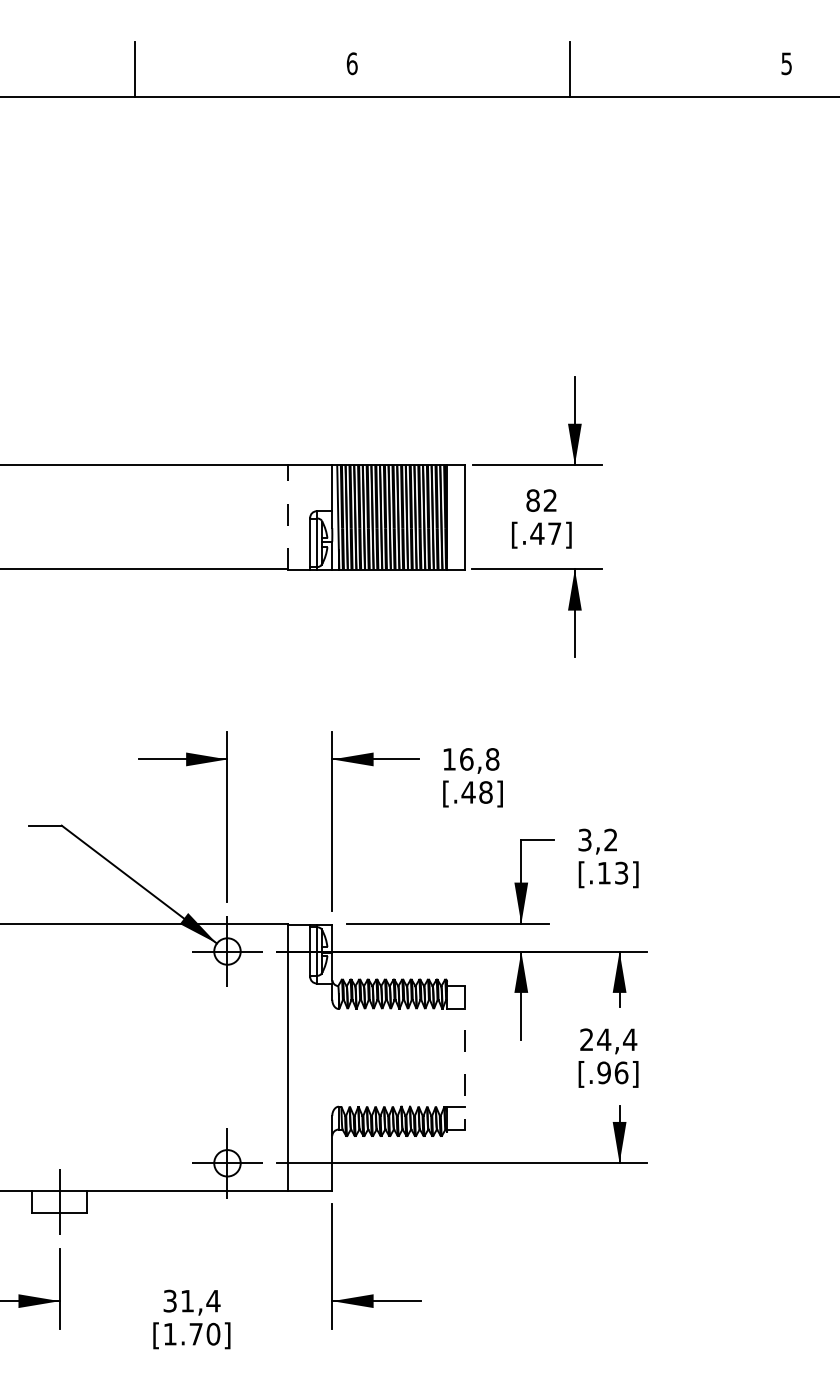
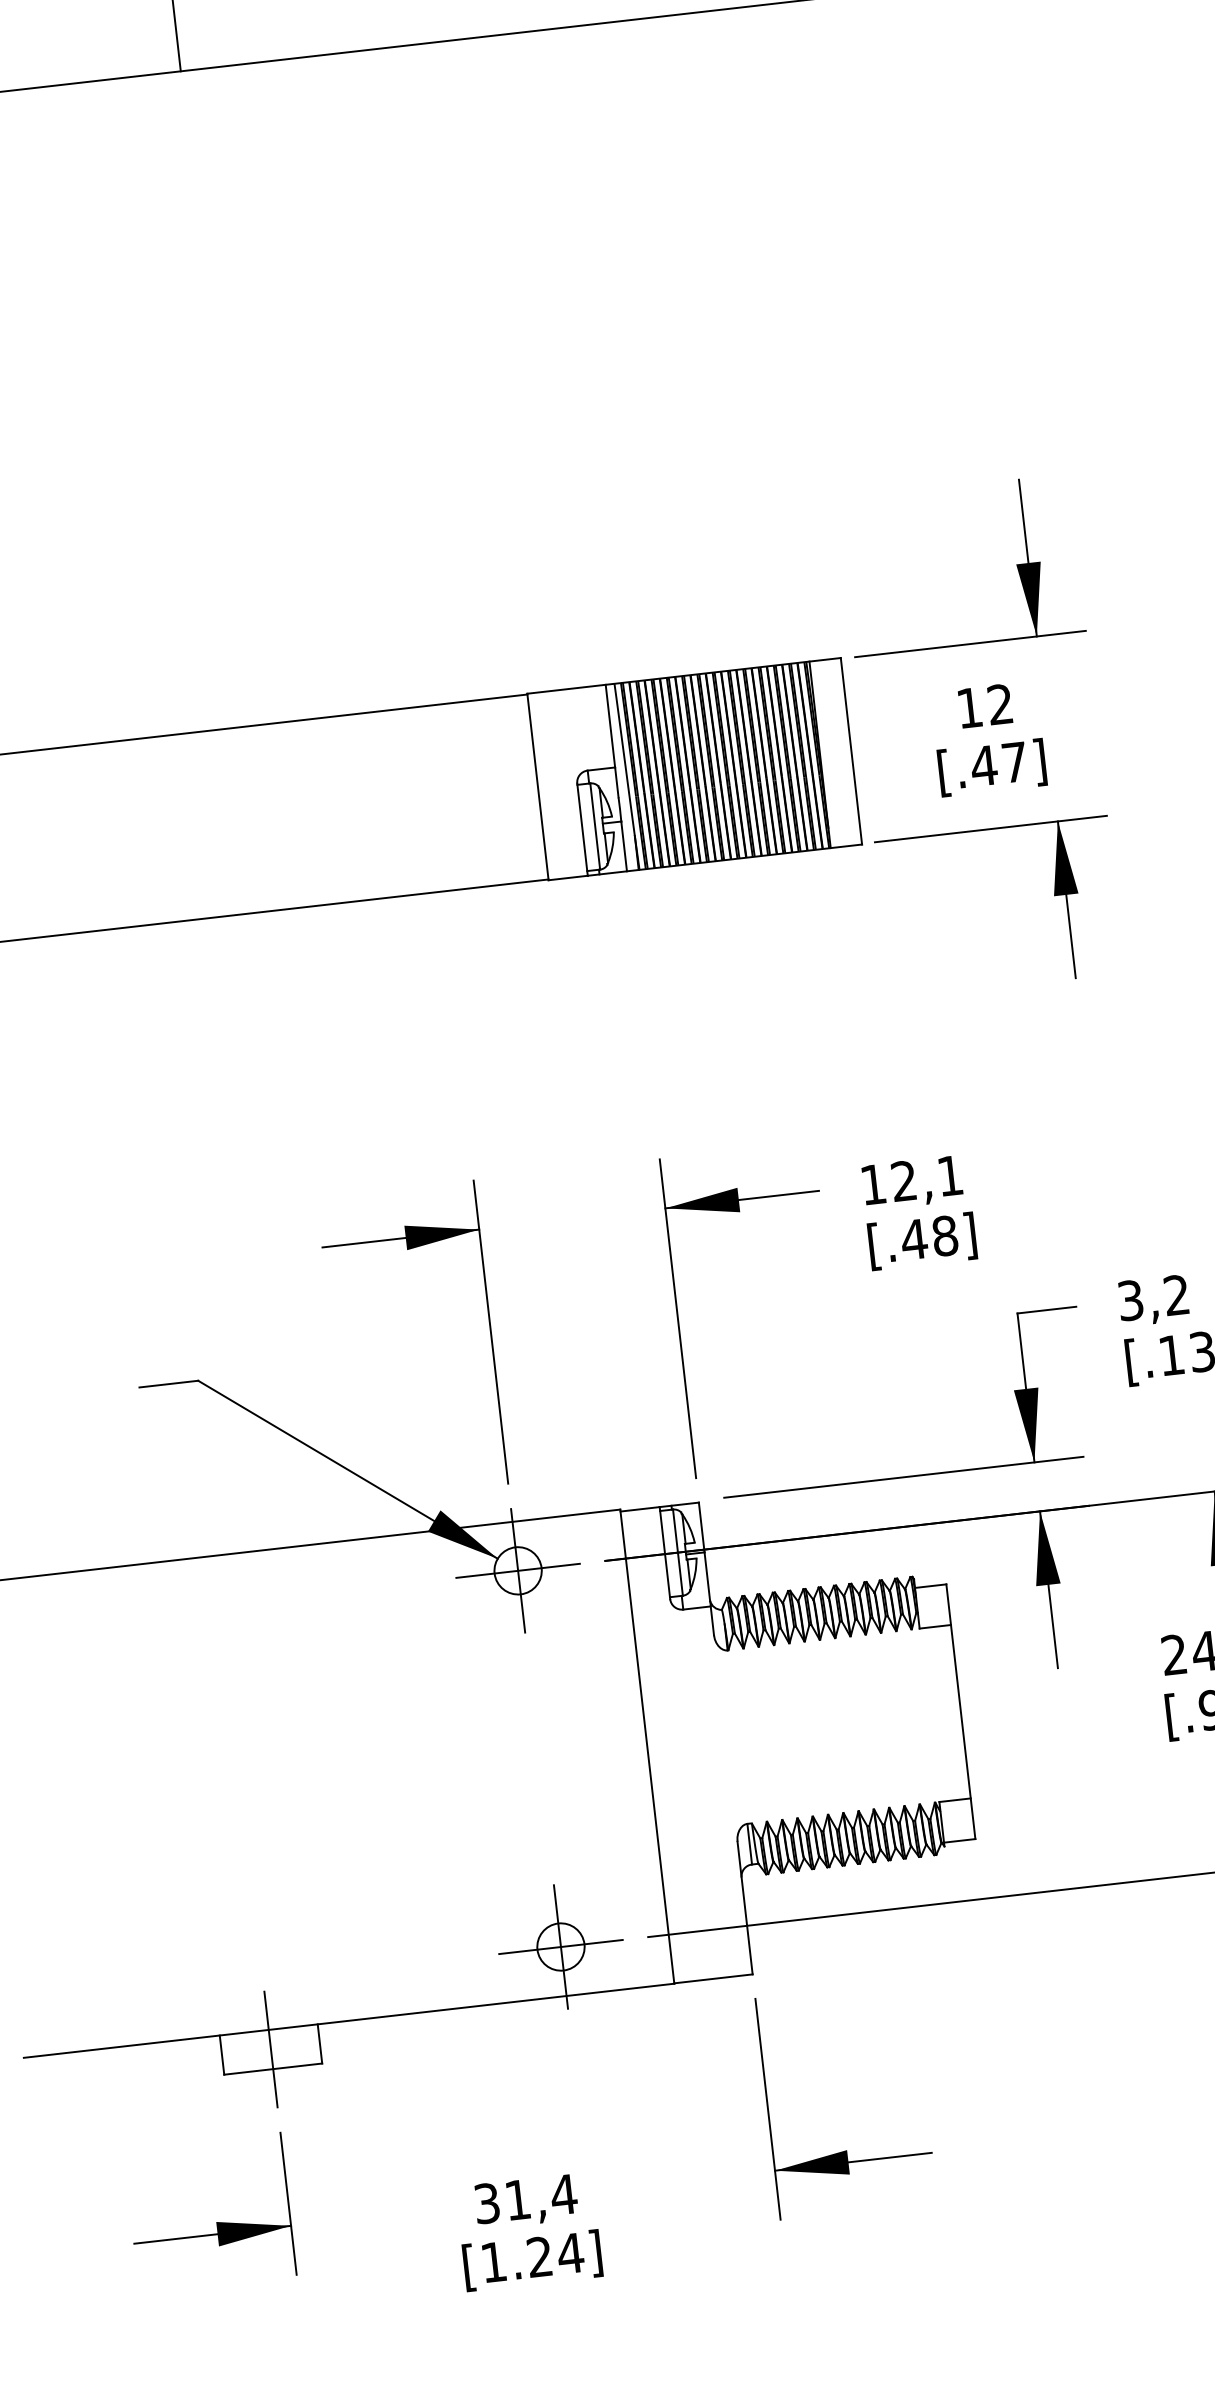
text: (532, 500) -> (968, 707), 82 -> 12
line: (288, 516) -> (538, 785), dashed -> solid
text: (479, 759) -> (926, 1178), 16,8 -> 12,1
line: (464, 1057) -> (960, 1711), dashed -> solid
text: (204, 1333) -> (554, 2254), [1.70] -> [1.24]

